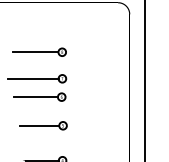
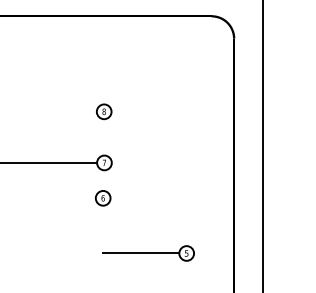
line: (35, 52) -> (52, 112), removed
line: (35, 97) -> (52, 198), removed
part: (43, 125) -> (148, 252), moved

